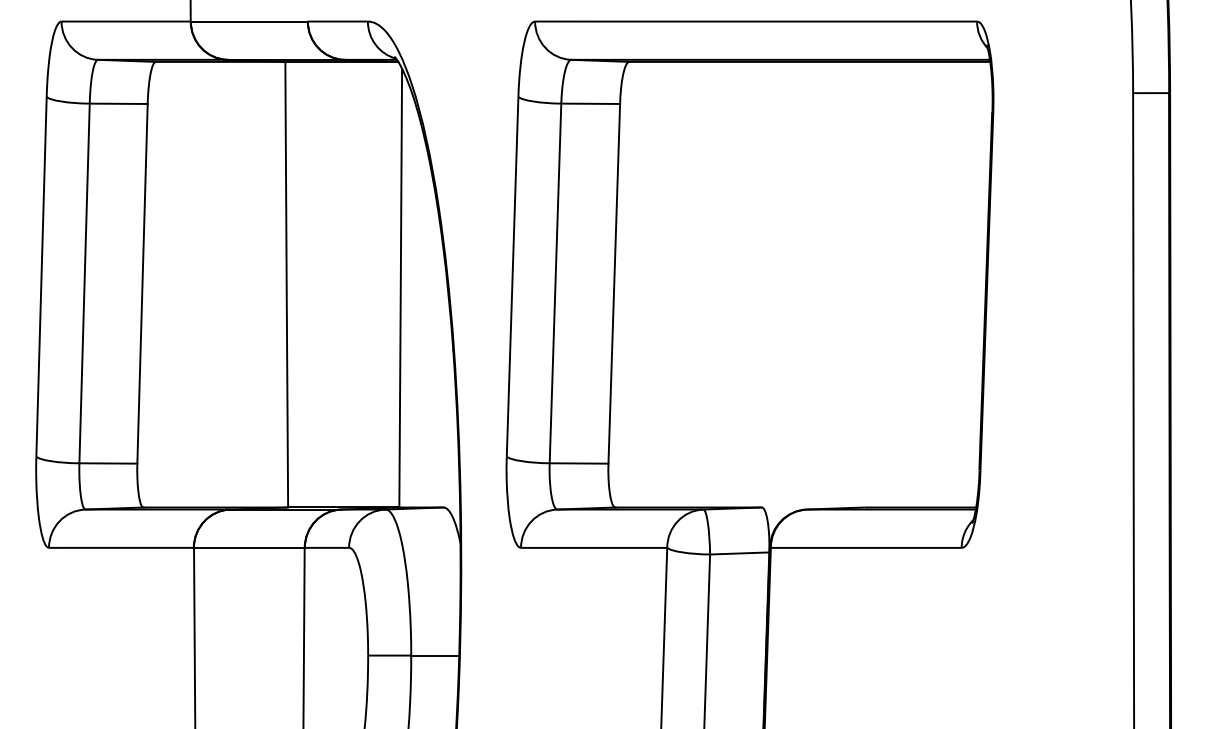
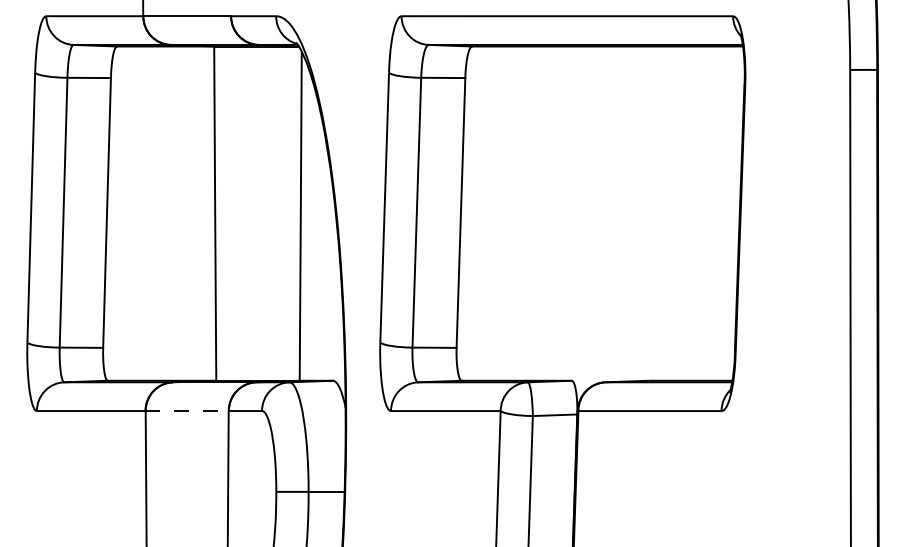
line: (249, 548) -> (187, 411), solid -> dashed

